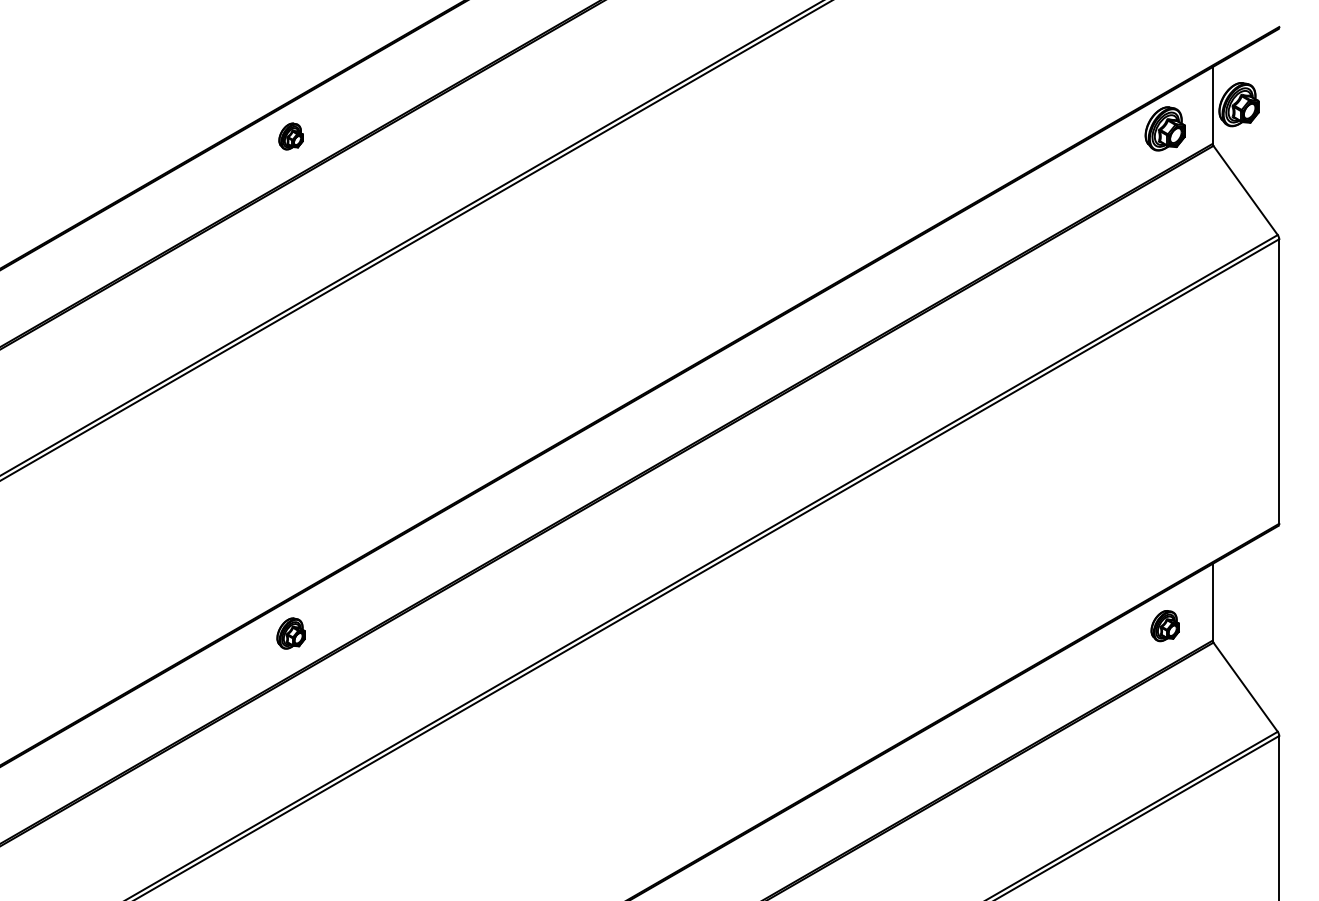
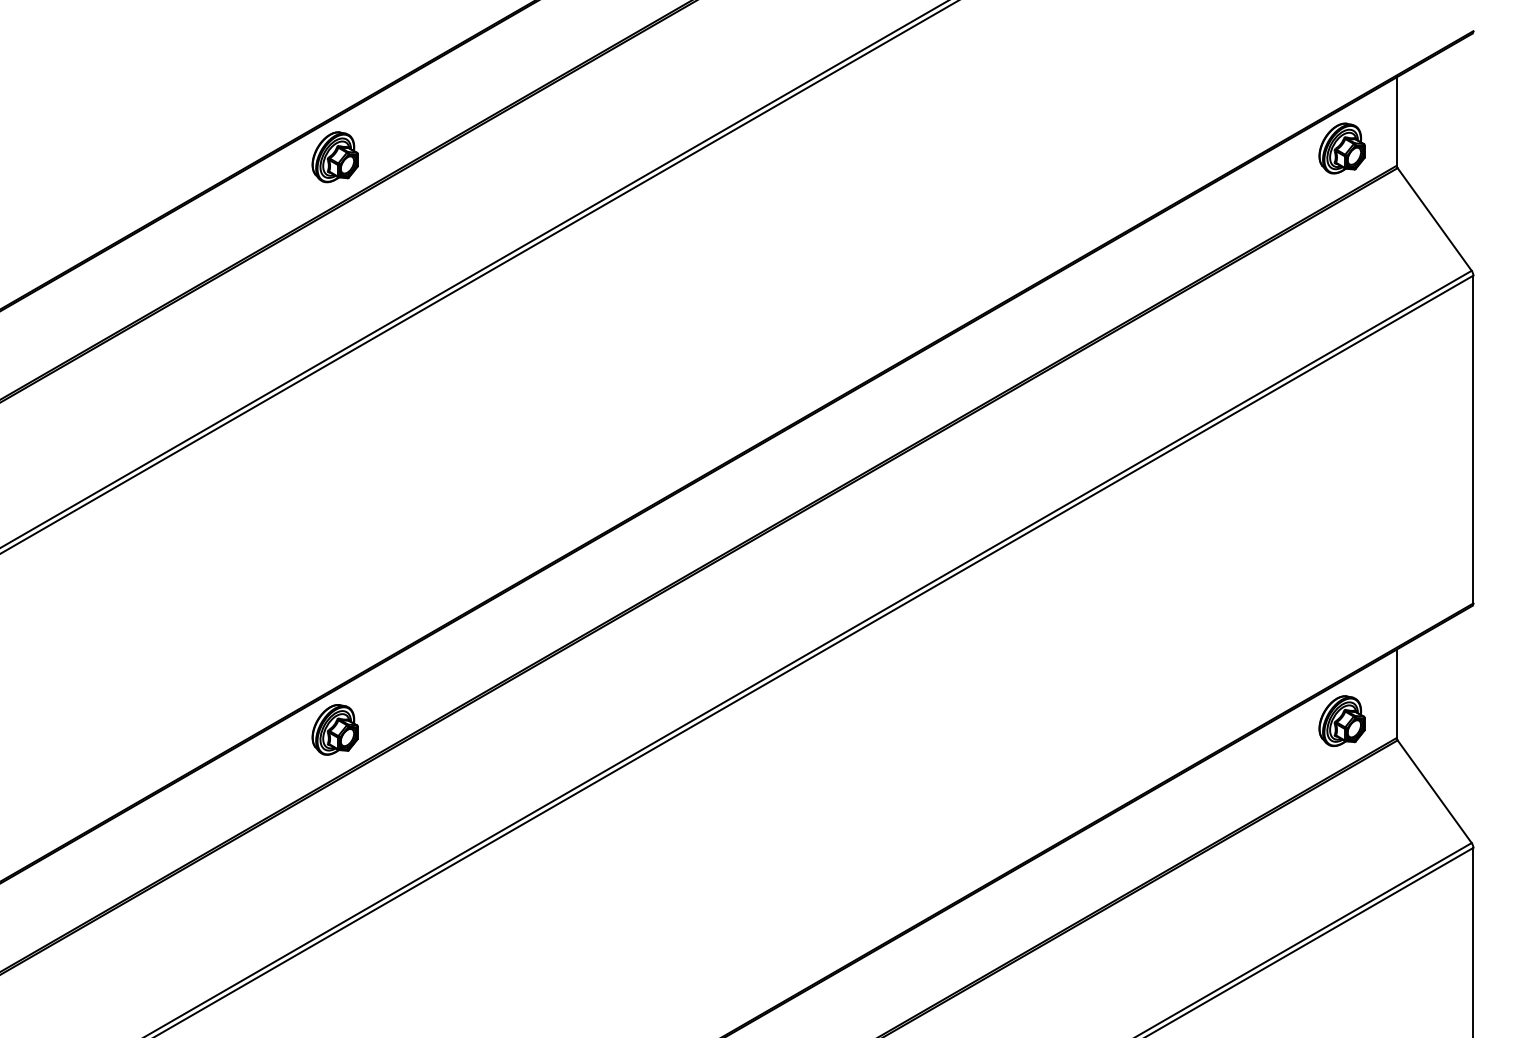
part: (1238, 104) -> (1426, 120), removed
part: (290, 136) -> (334, 157), size x1.67
part: (1164, 626) -> (1341, 721), size x1.43
part: (290, 633) -> (334, 729), size x1.43

